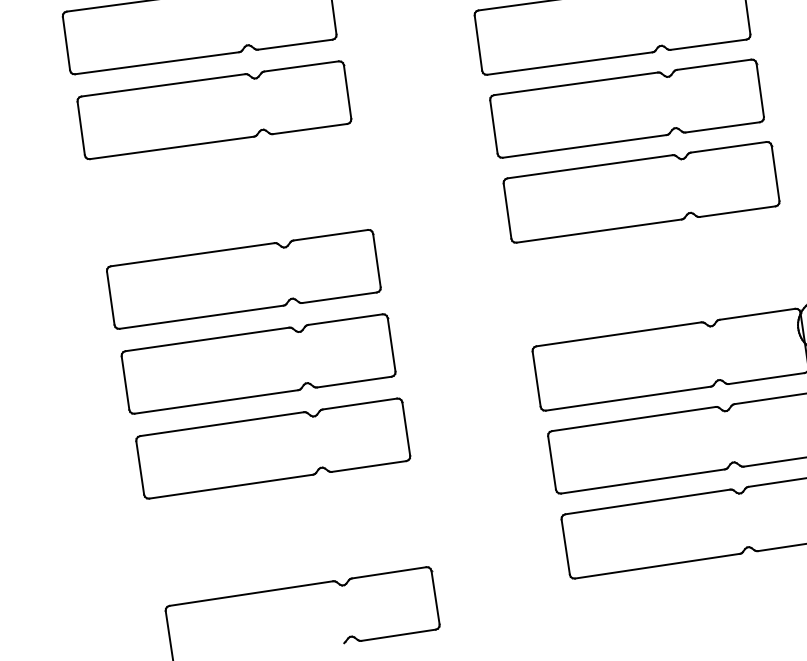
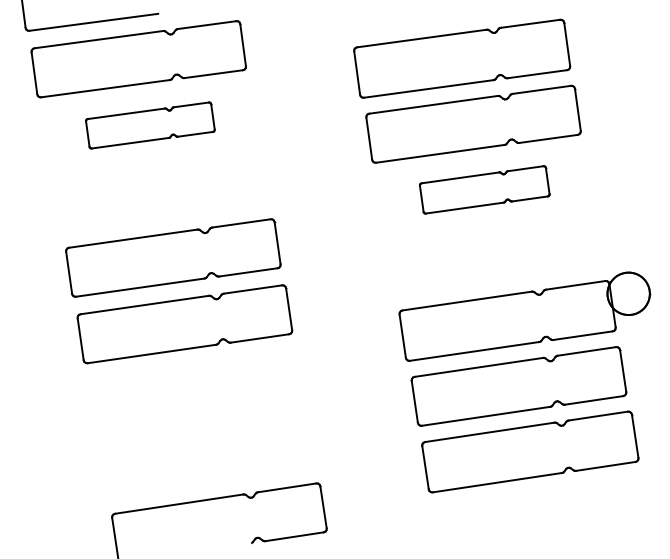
part: (214, 110) -> (150, 125), size x0.6
part: (641, 191) -> (484, 189), size x0.6
part: (273, 448) -> (196, 390), removed

